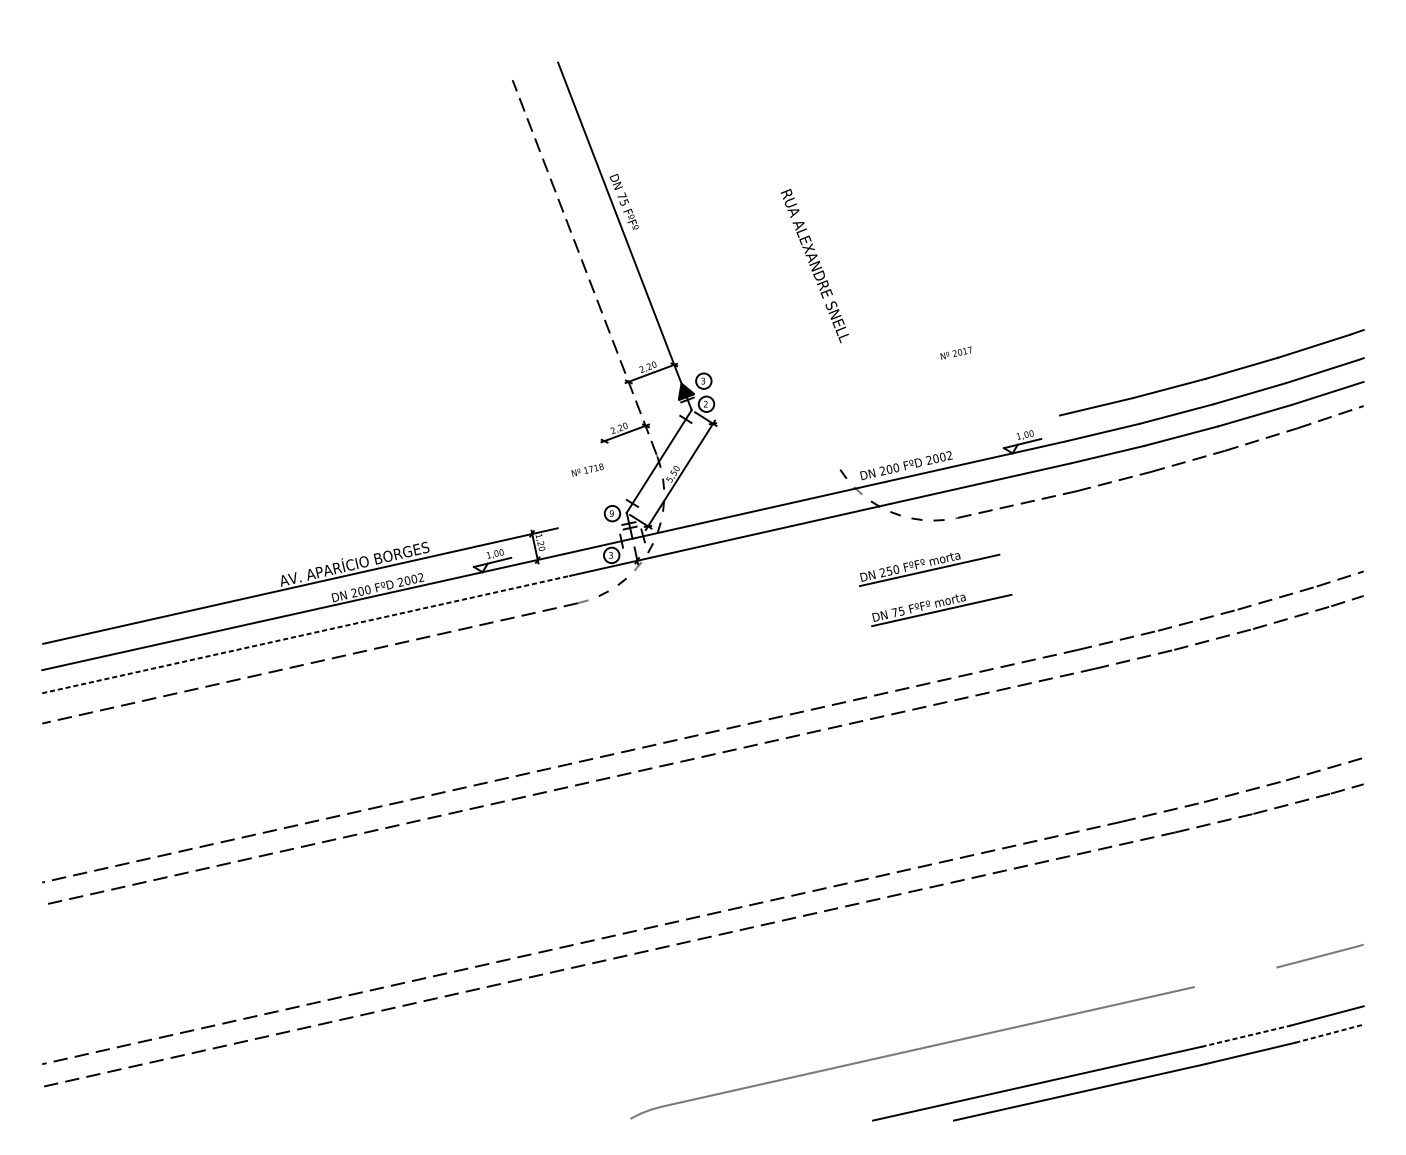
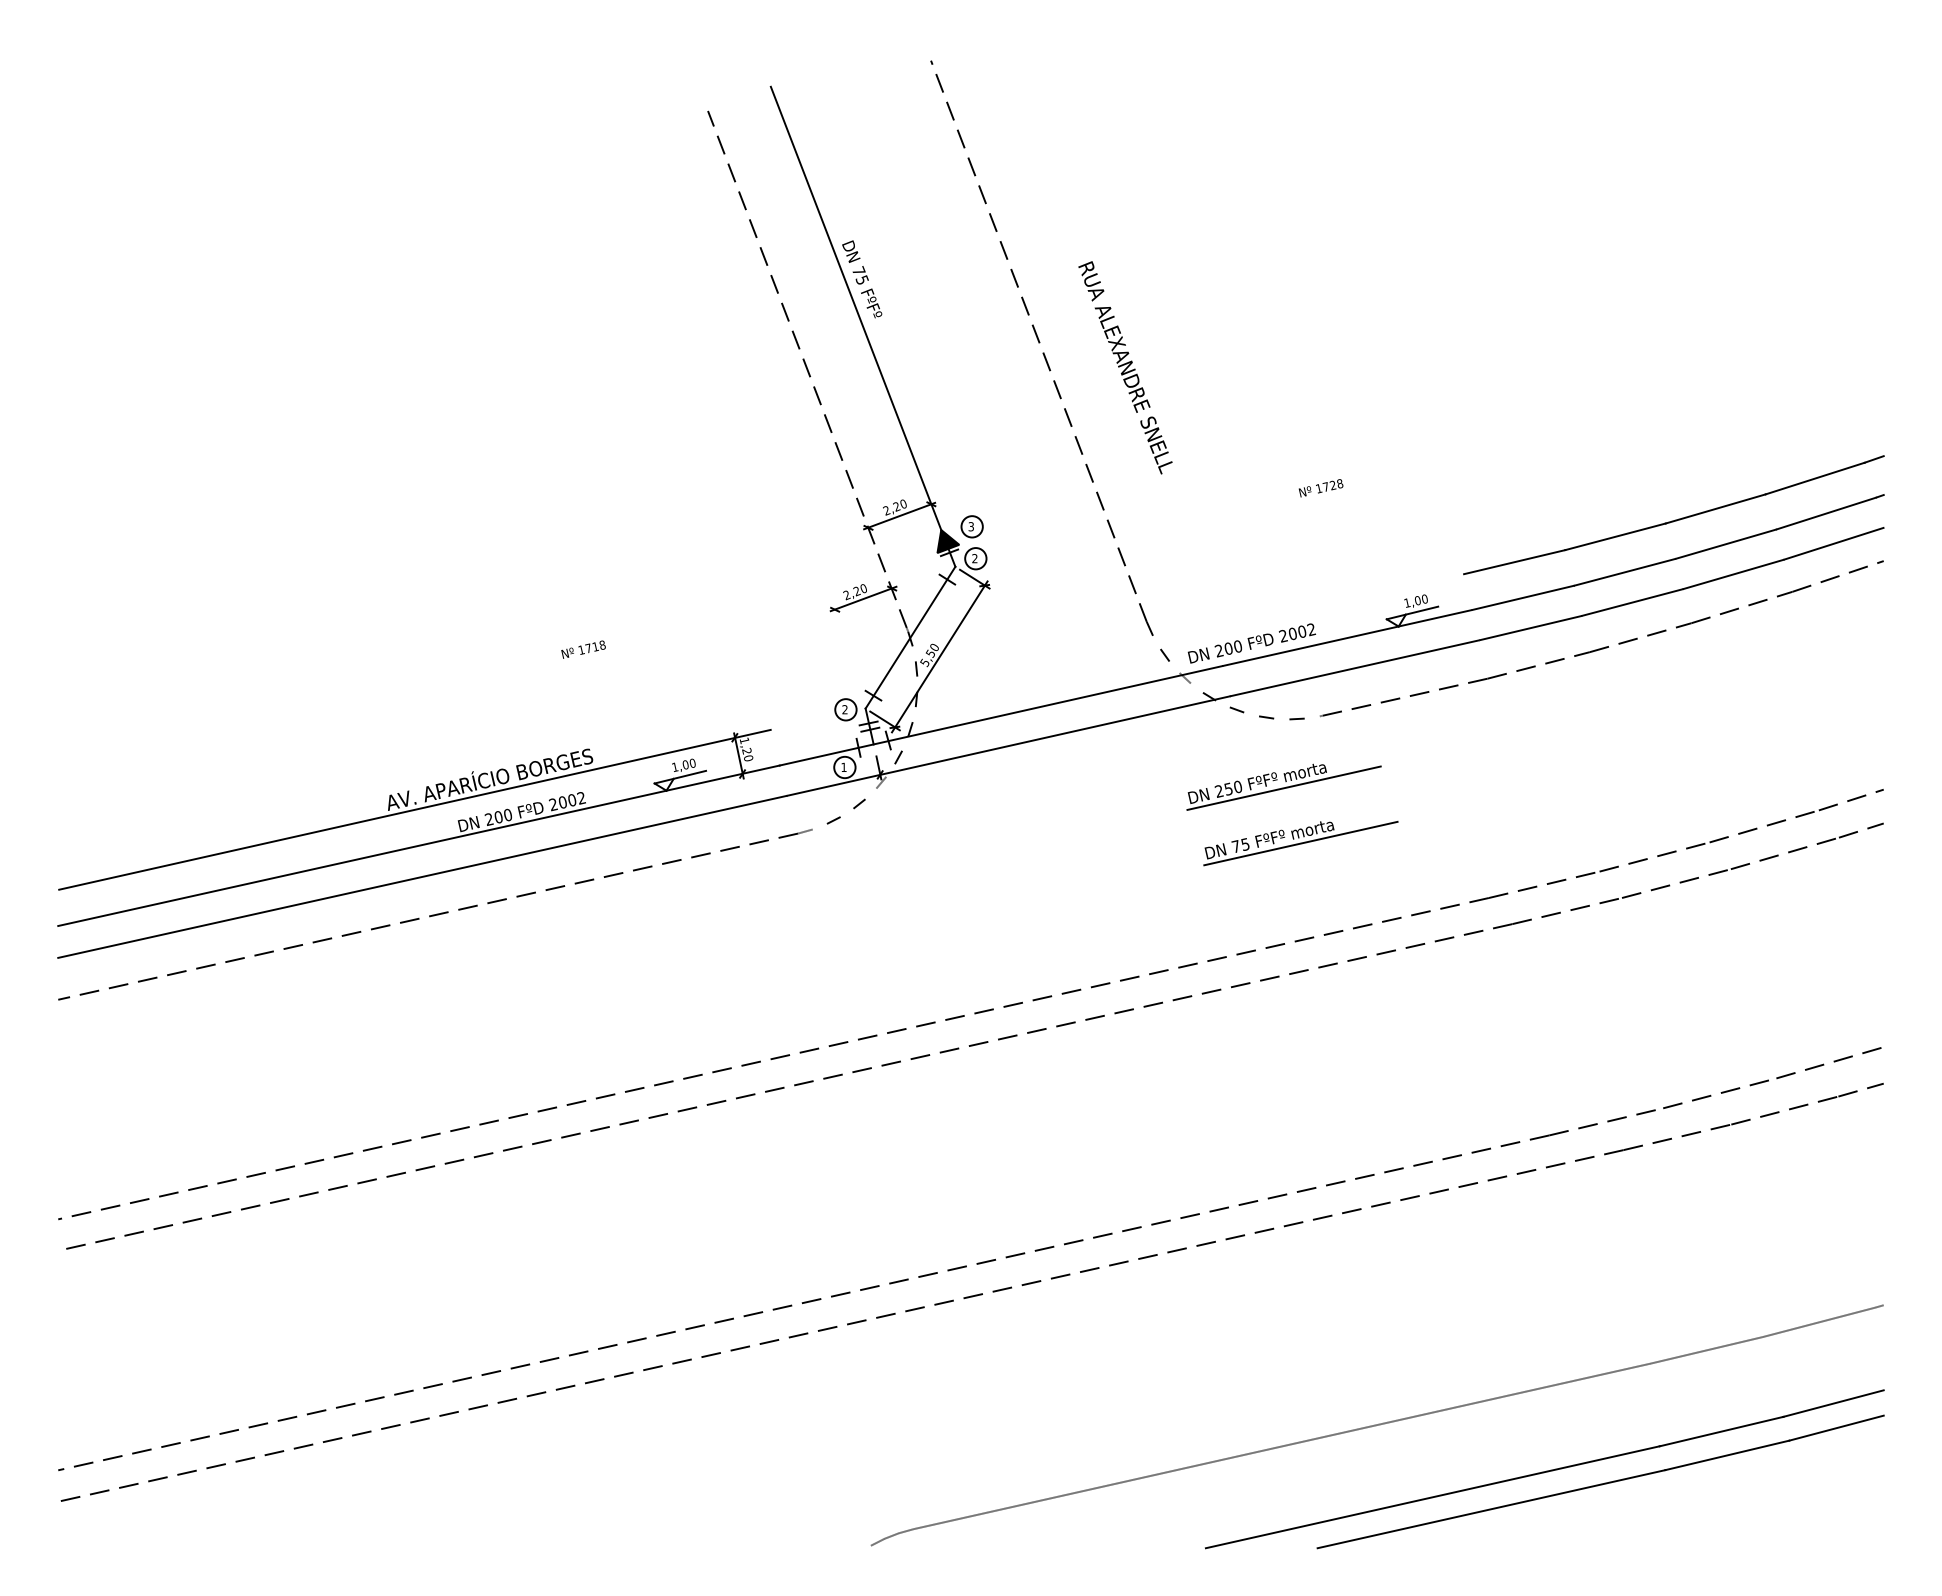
part: (754, 251) -> (1041, 347), added
text: (962, 351) -> (1329, 485), 2017 -> 1728
text: (587, 470) -> (583, 649), moved
text: (611, 513) -> (844, 709), 9 -> 2
text: (610, 555) -> (843, 767), 3 -> 1
line: (305, 634) -> (422, 876), dashed -> solid
line: (1235, 976) -> (1706, 1349), added
line: (1329, 1033) -> (1836, 1428), dashed -> solid
line: (1246, 1036) -> (1721, 1431), dashed -> solid

